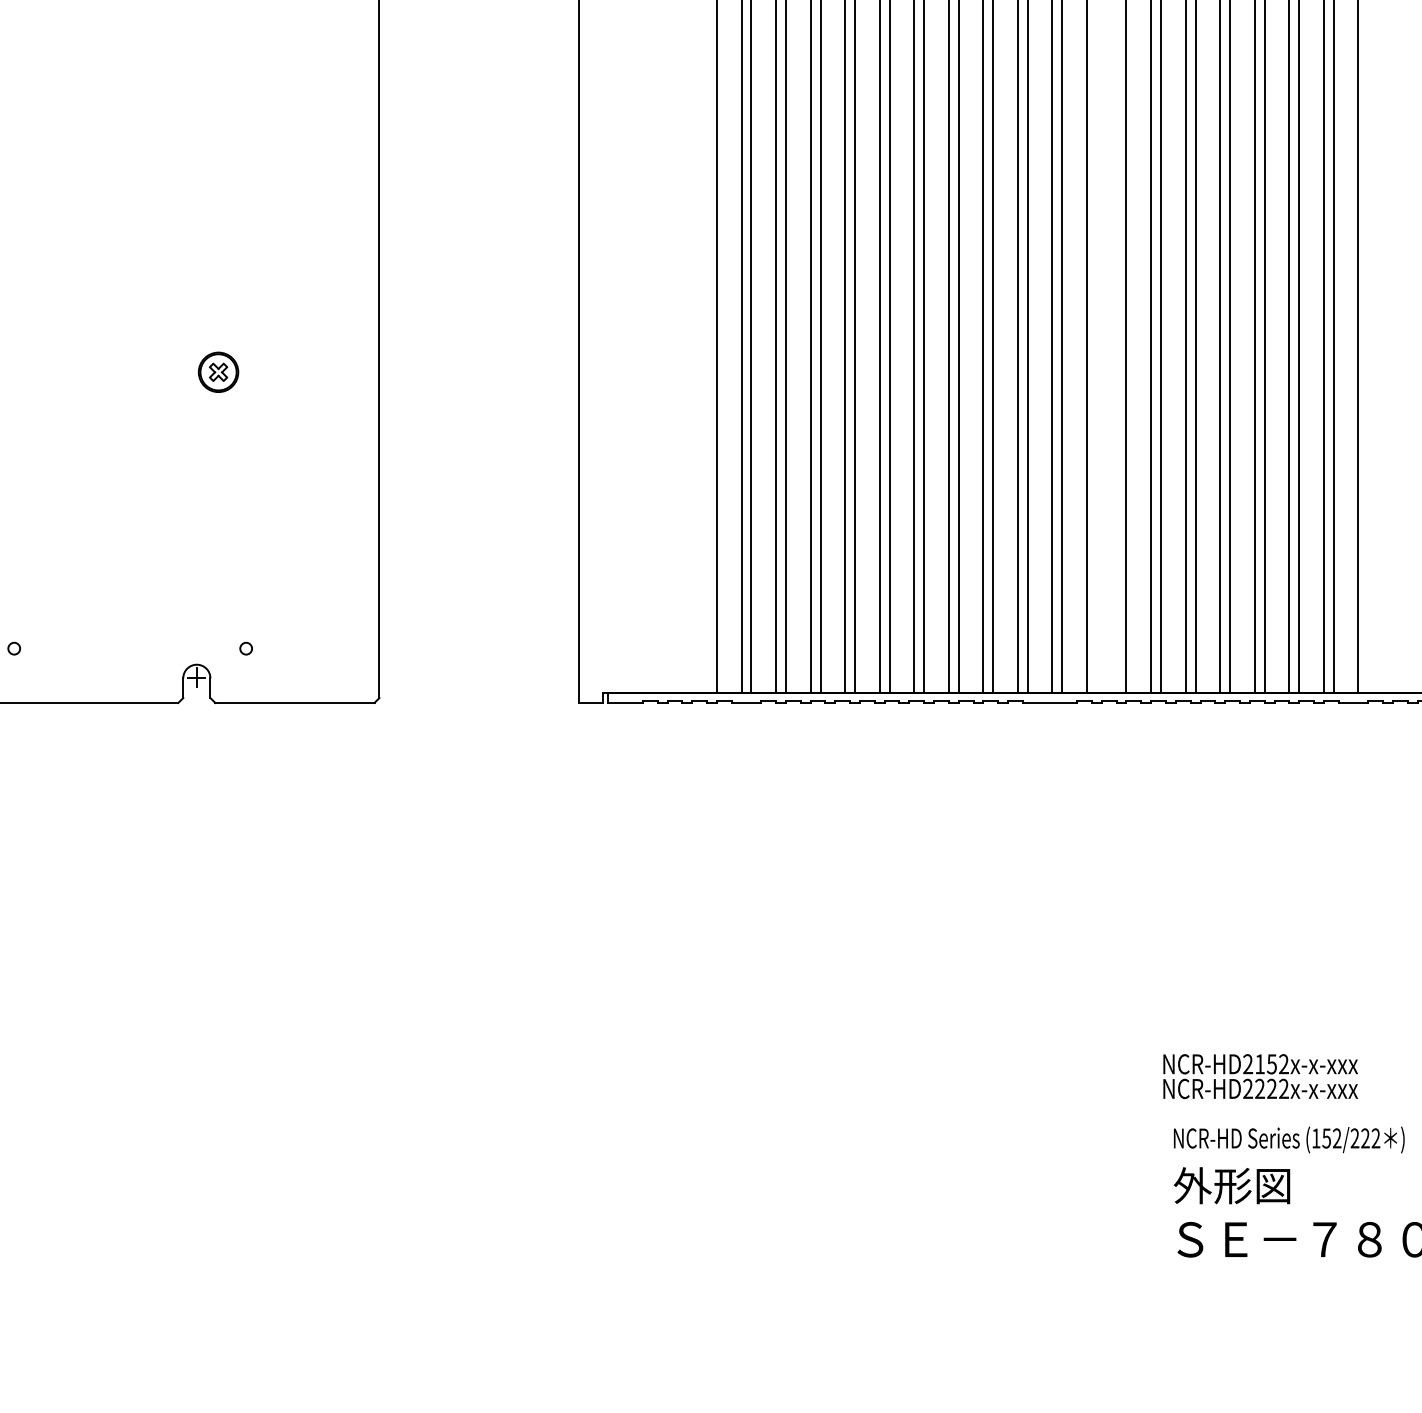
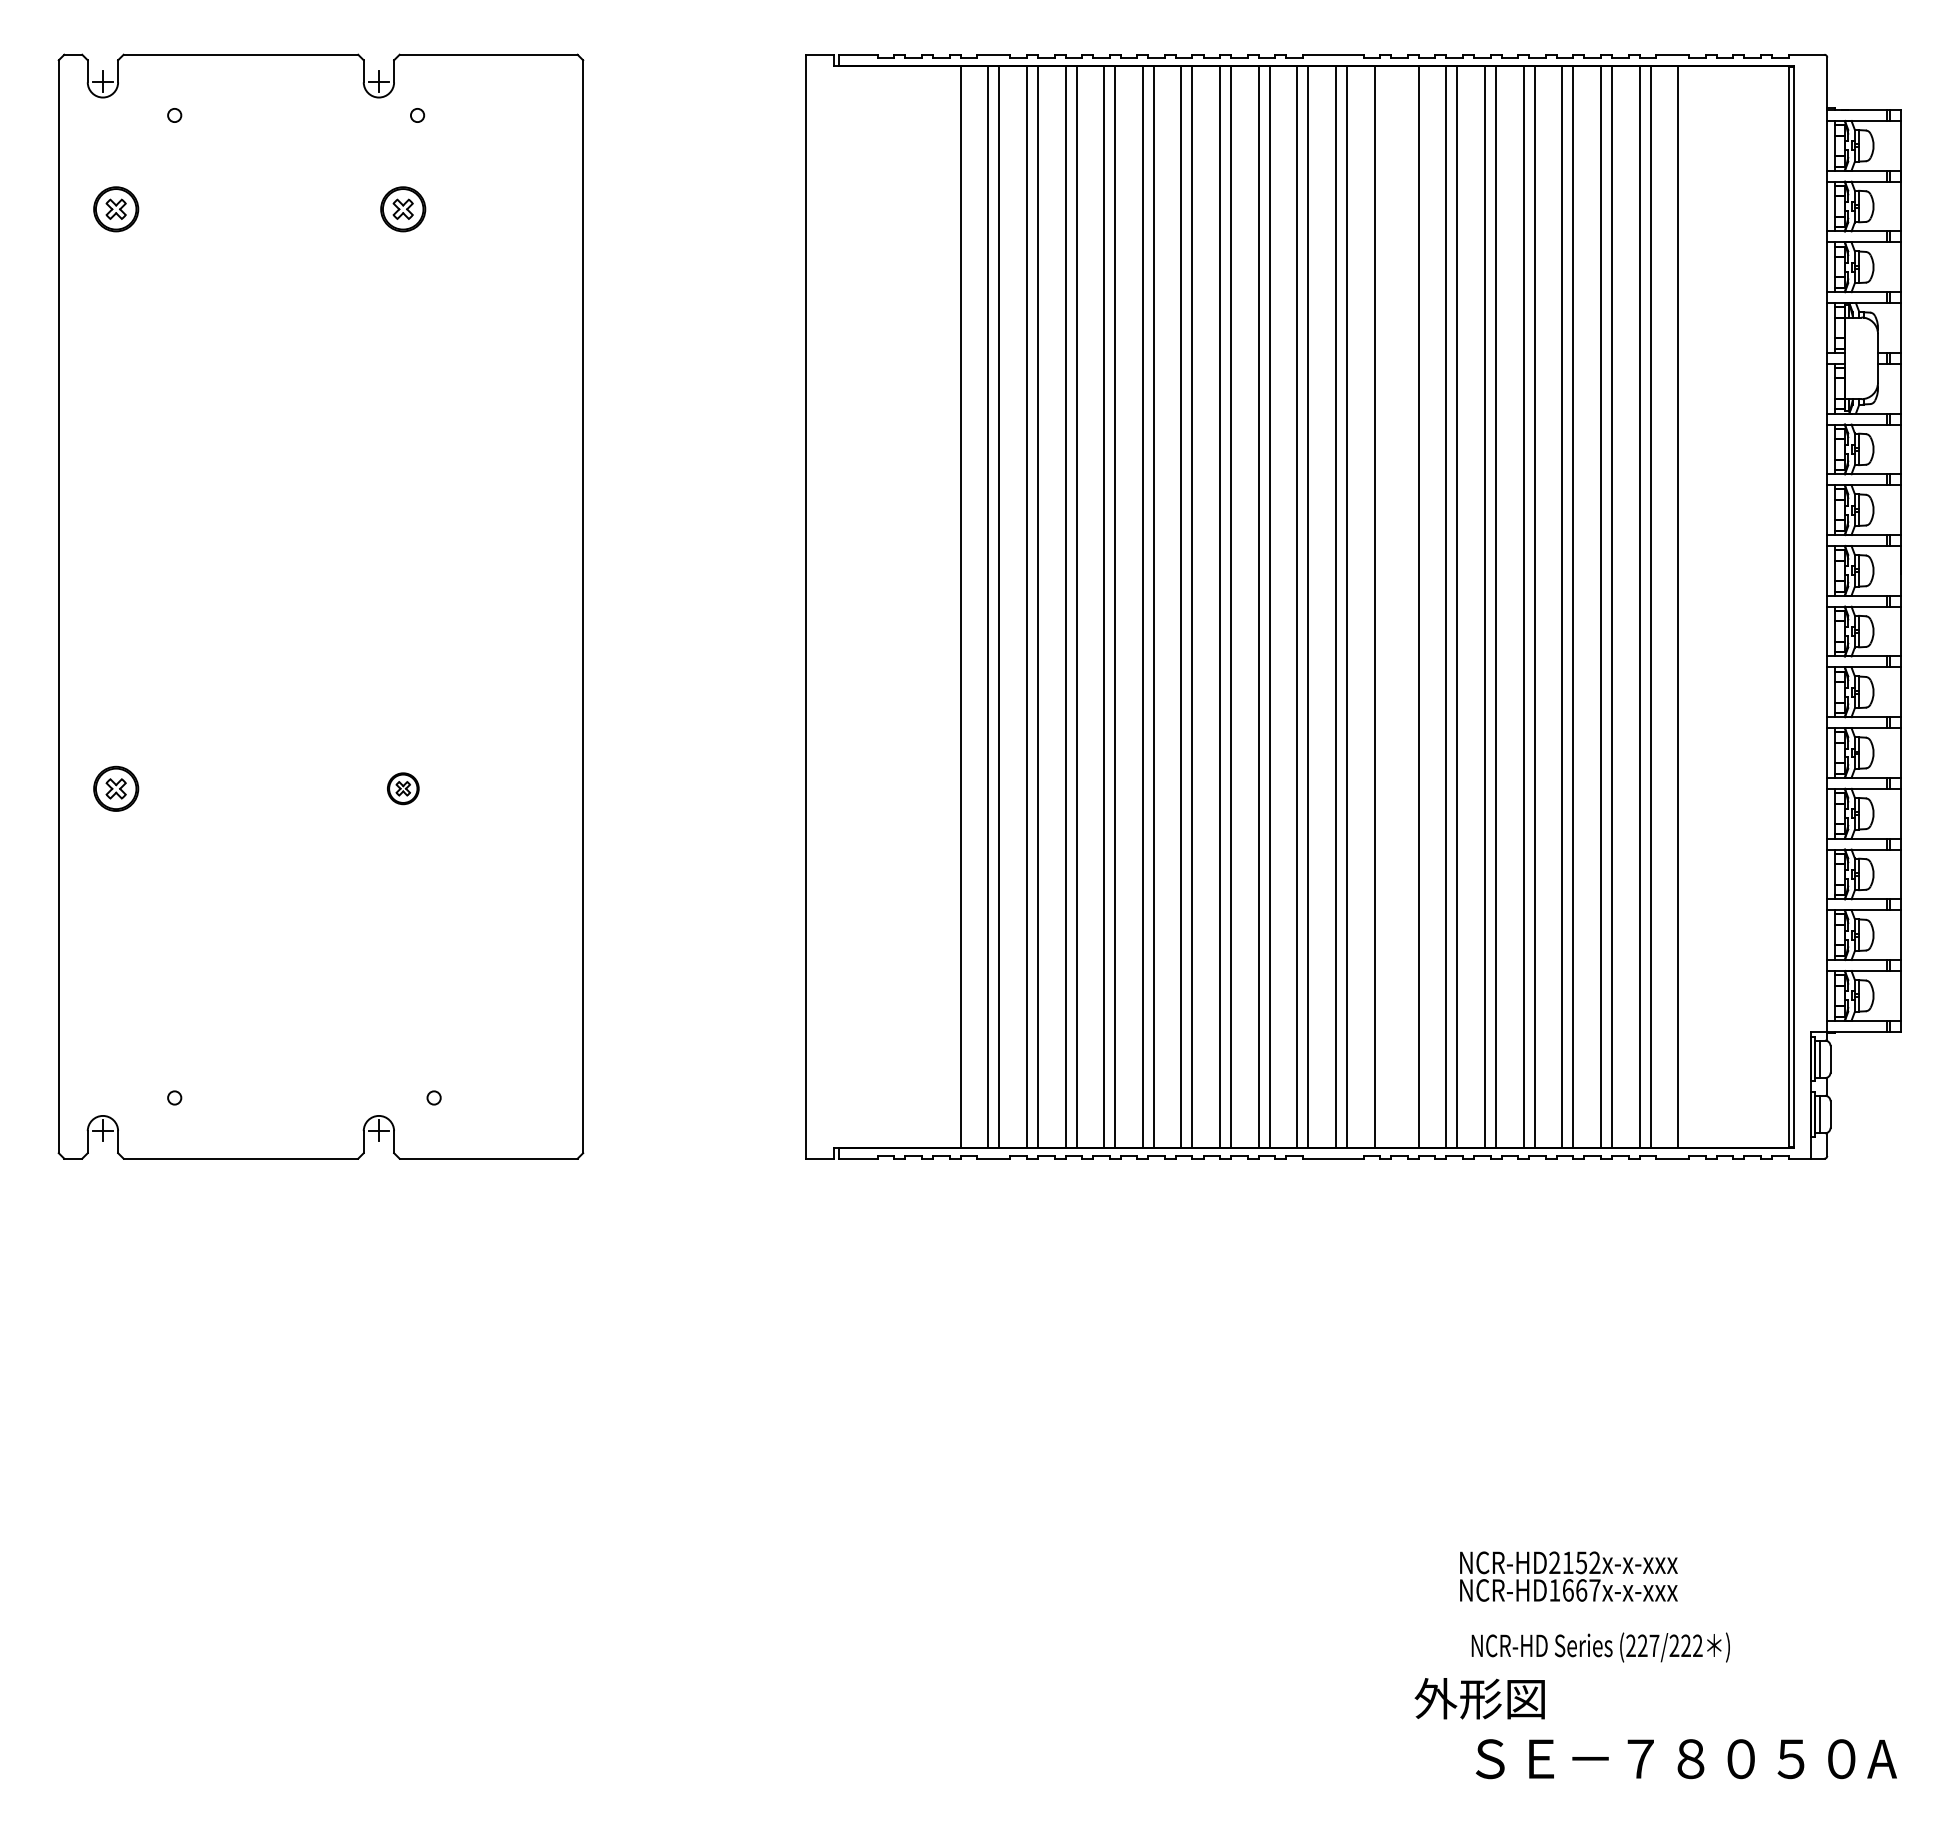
part: (218, 372) -> (403, 788), size x0.7
text: (1265, 1088) -> (1574, 1590), NCR-HD2222x-x-xxx -> NCR-HD1667x-x-xxx
text: (1326, 1138) -> (1642, 1645), (152/222 -> (227/222
text: (1231, 1185) -> (1479, 1698), moved

